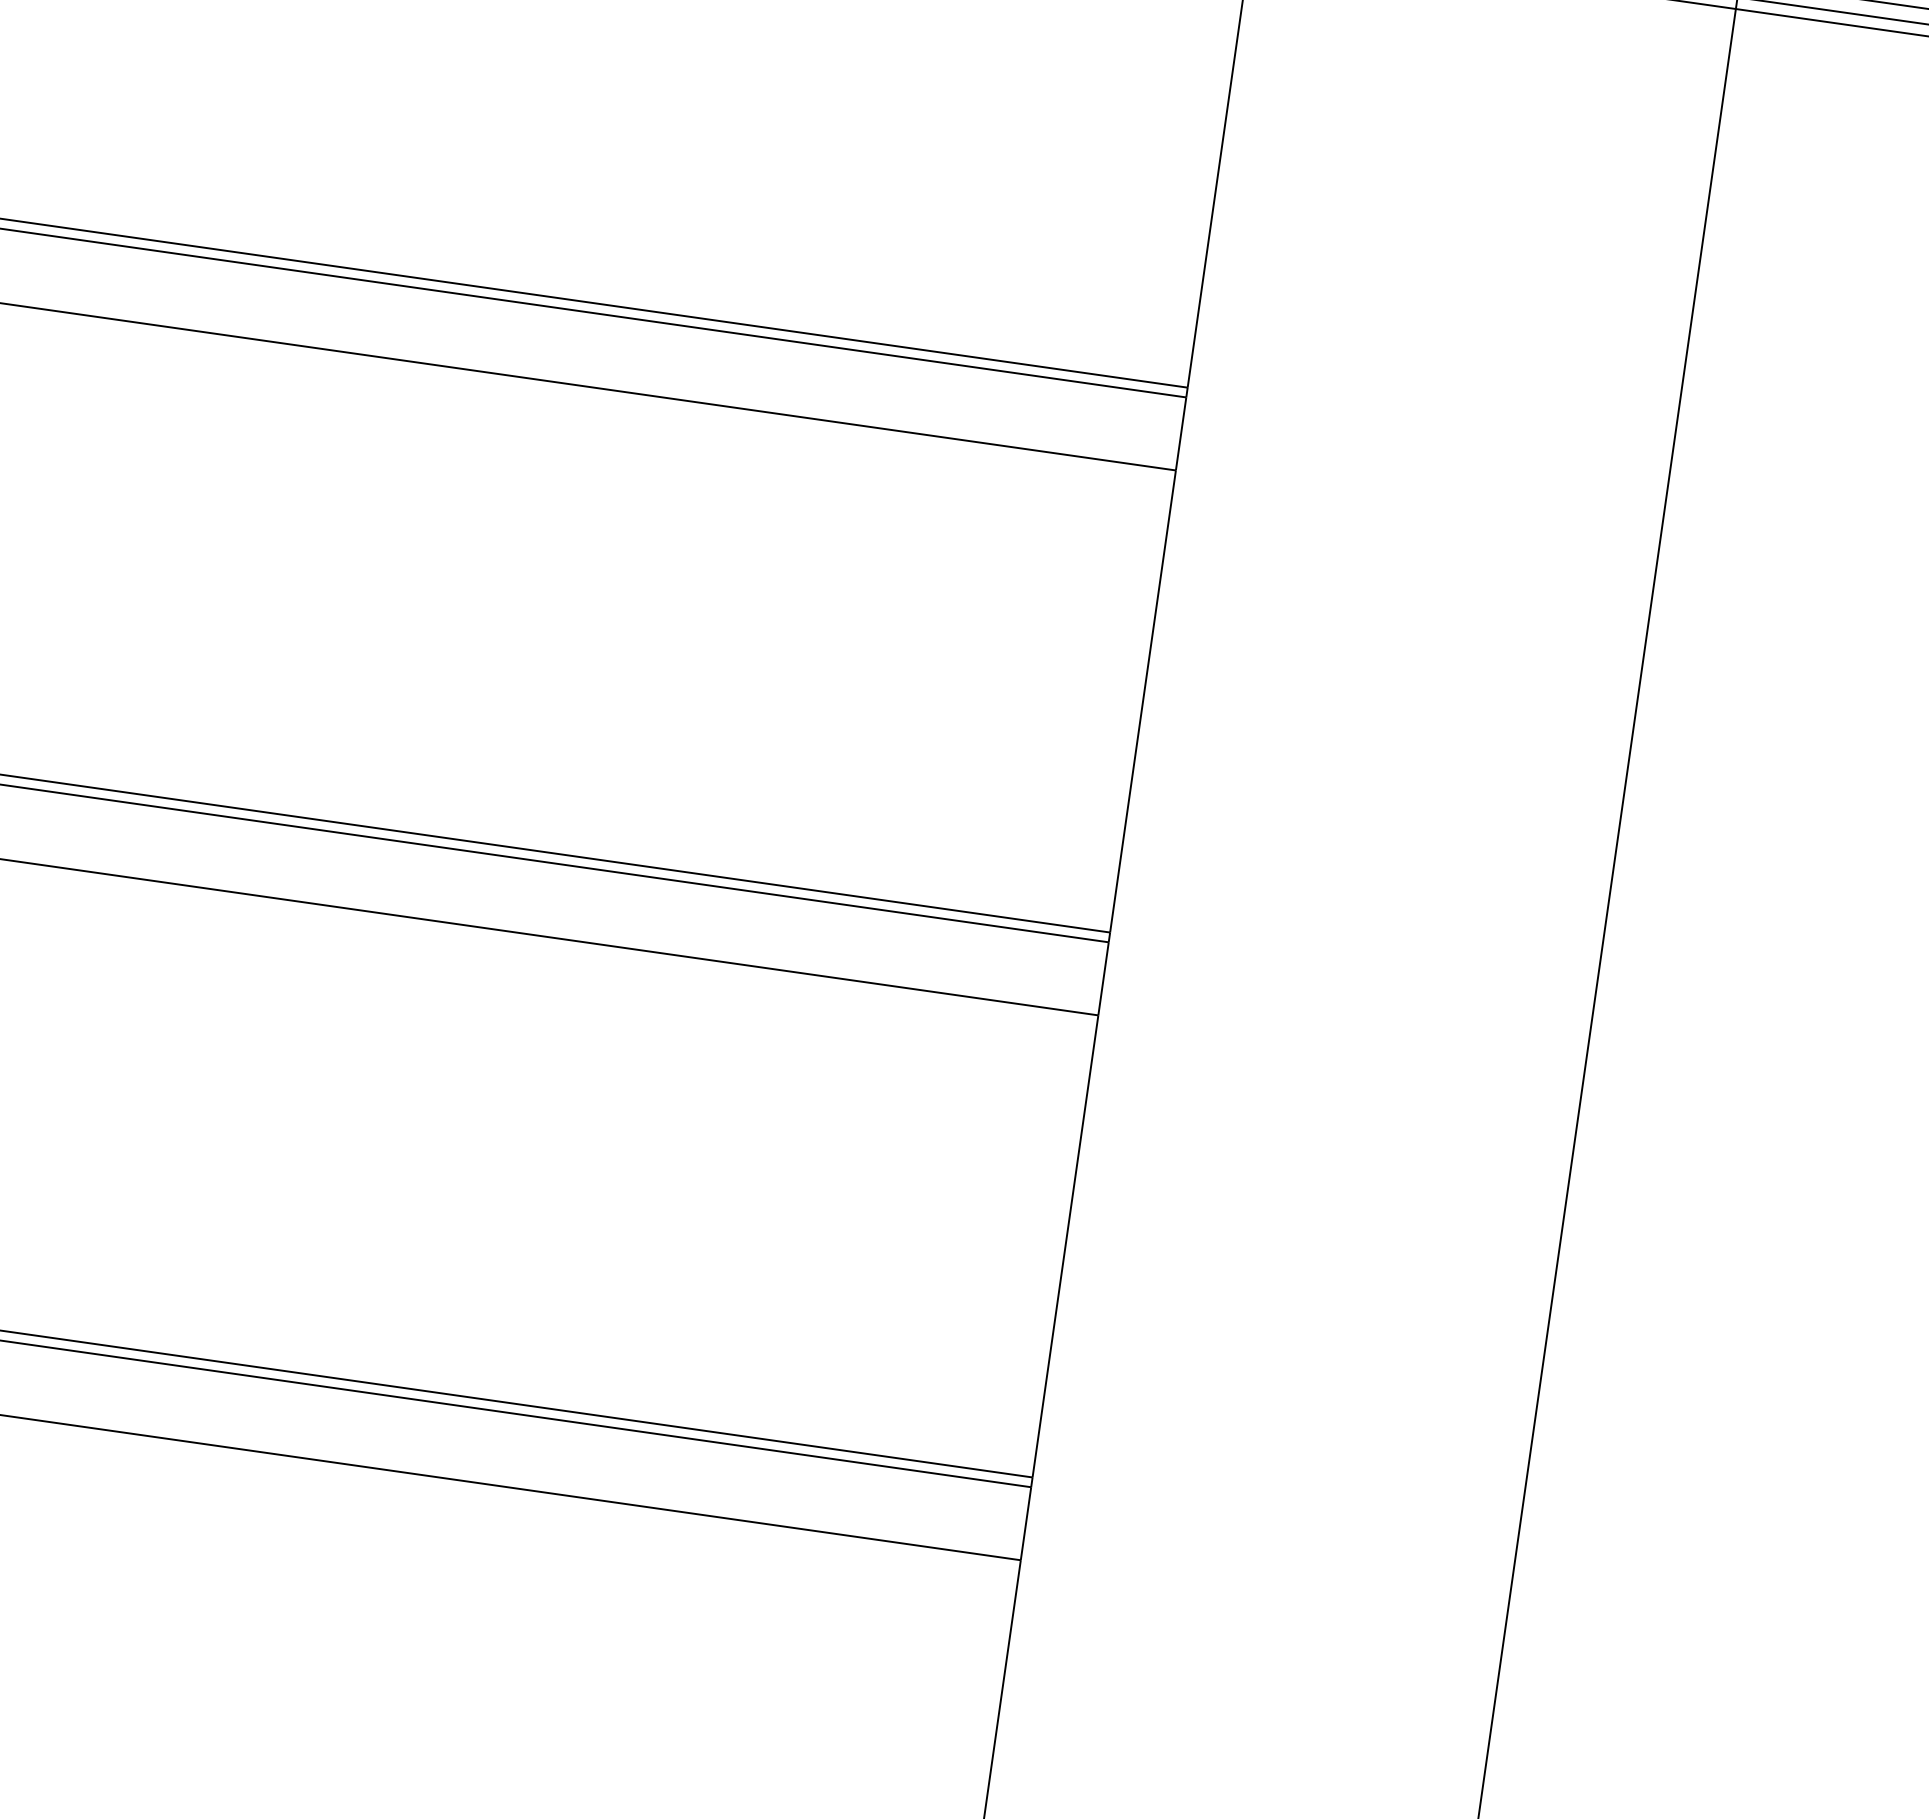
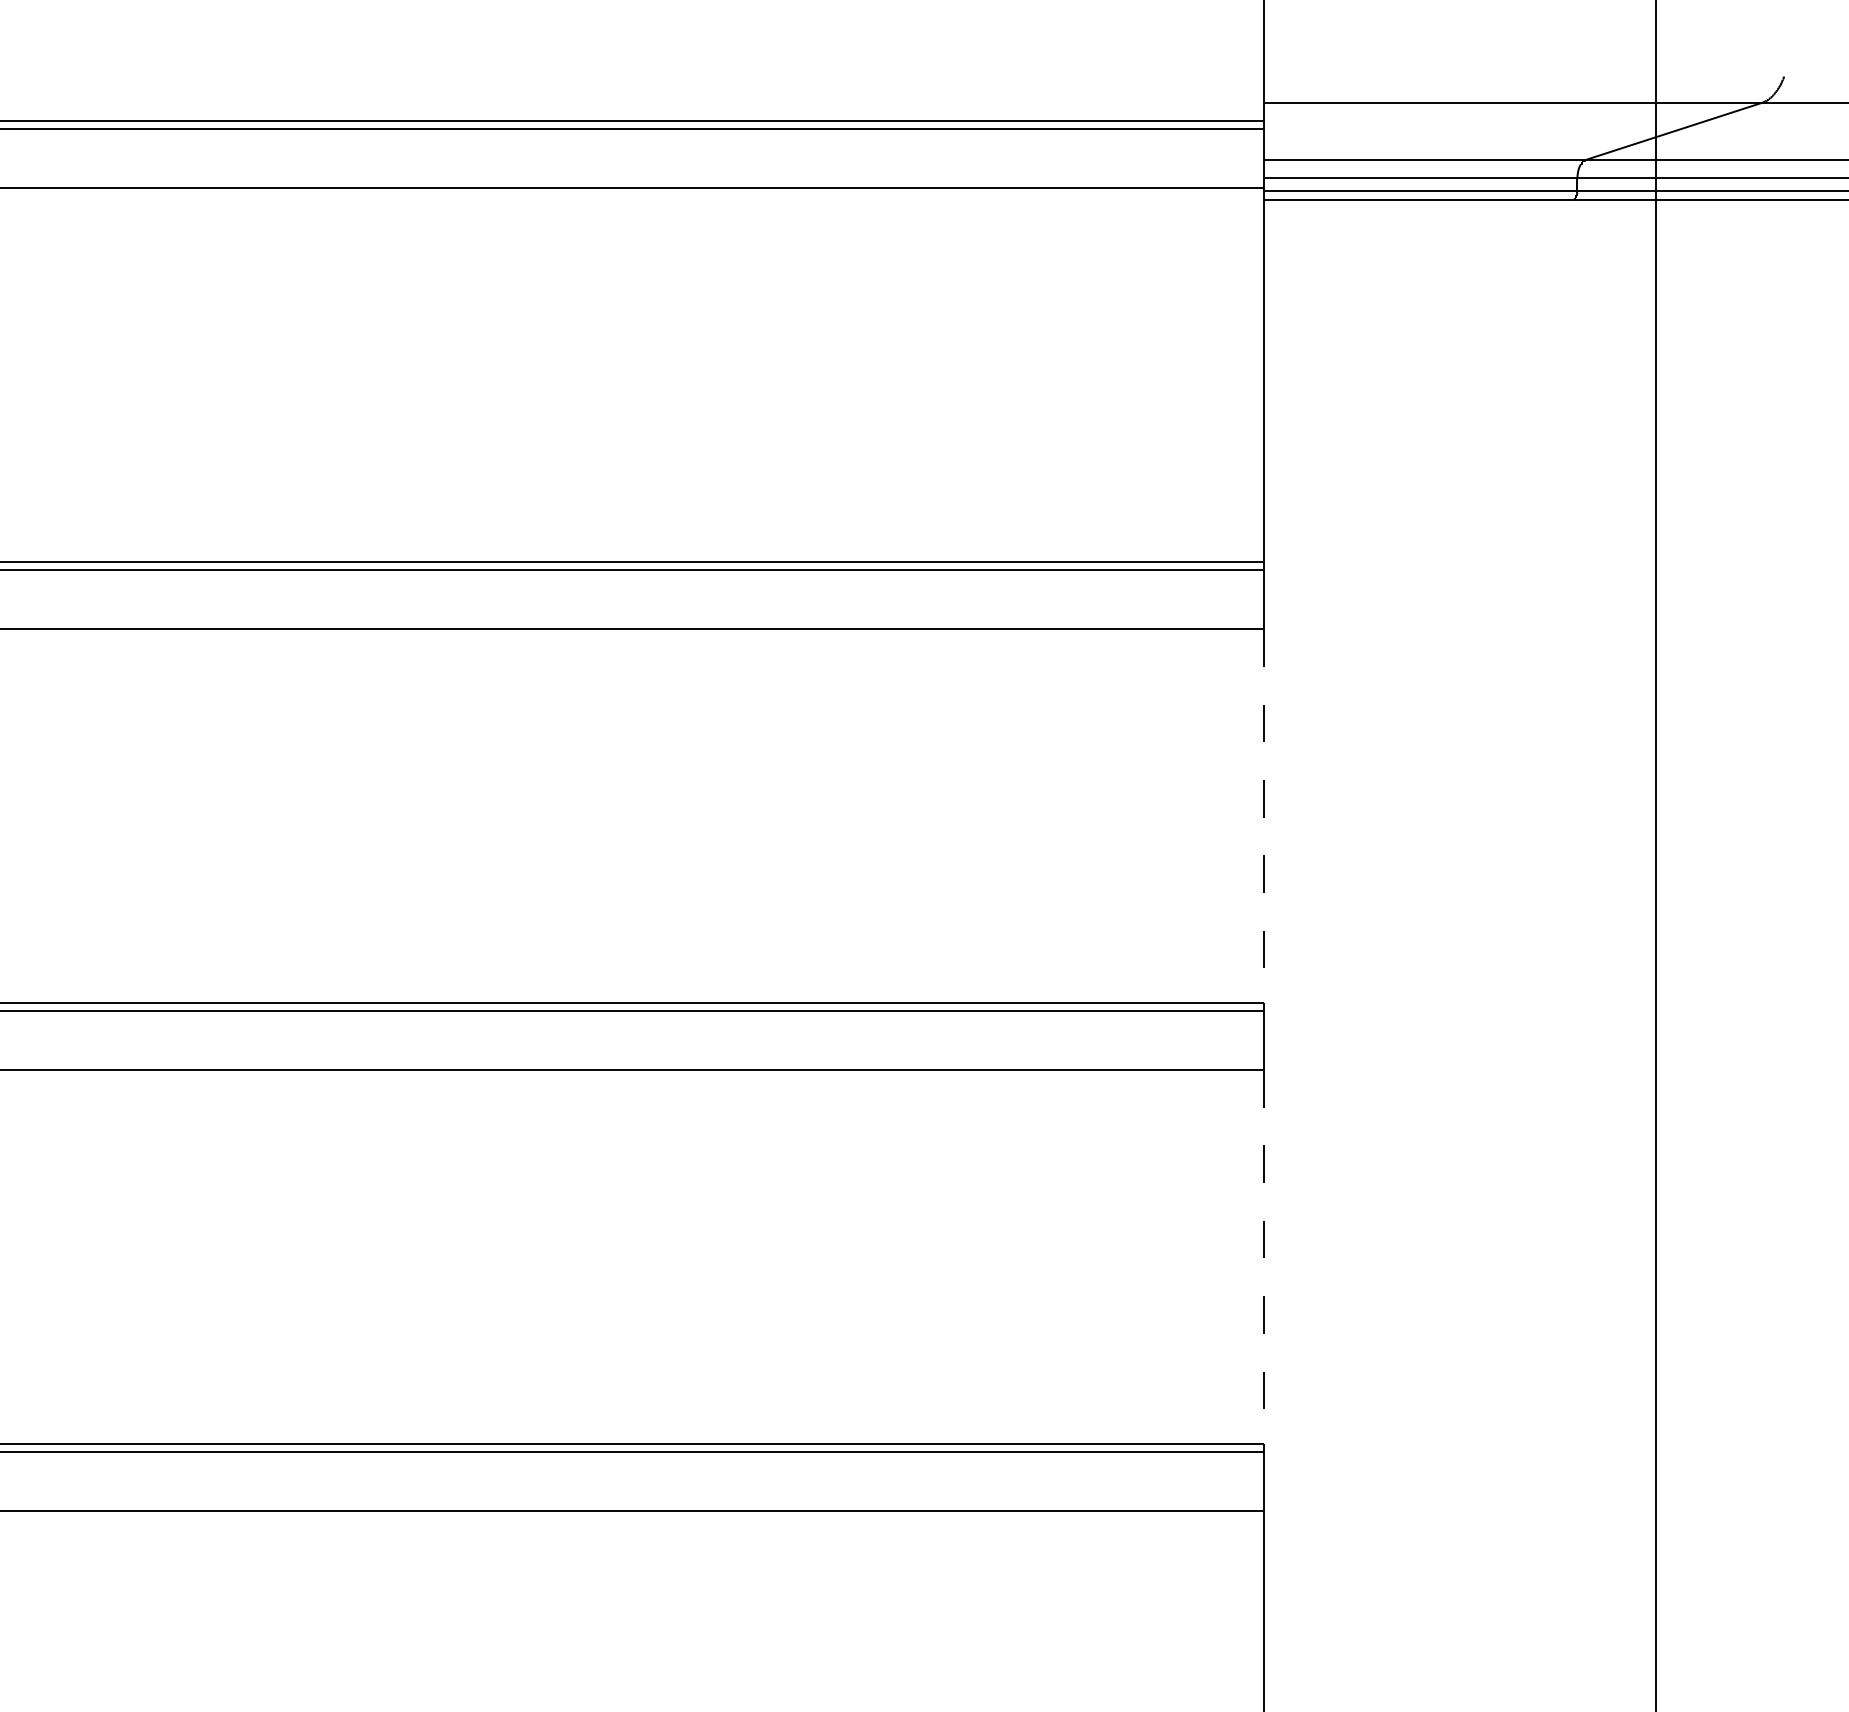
line: (1143, 701) -> (1264, 816), solid -> dashed
line: (1065, 1245) -> (1264, 1256), solid -> dashed

